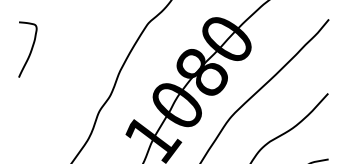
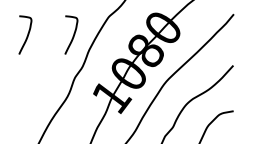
curve: (97, 48) -> (73, 34), added

